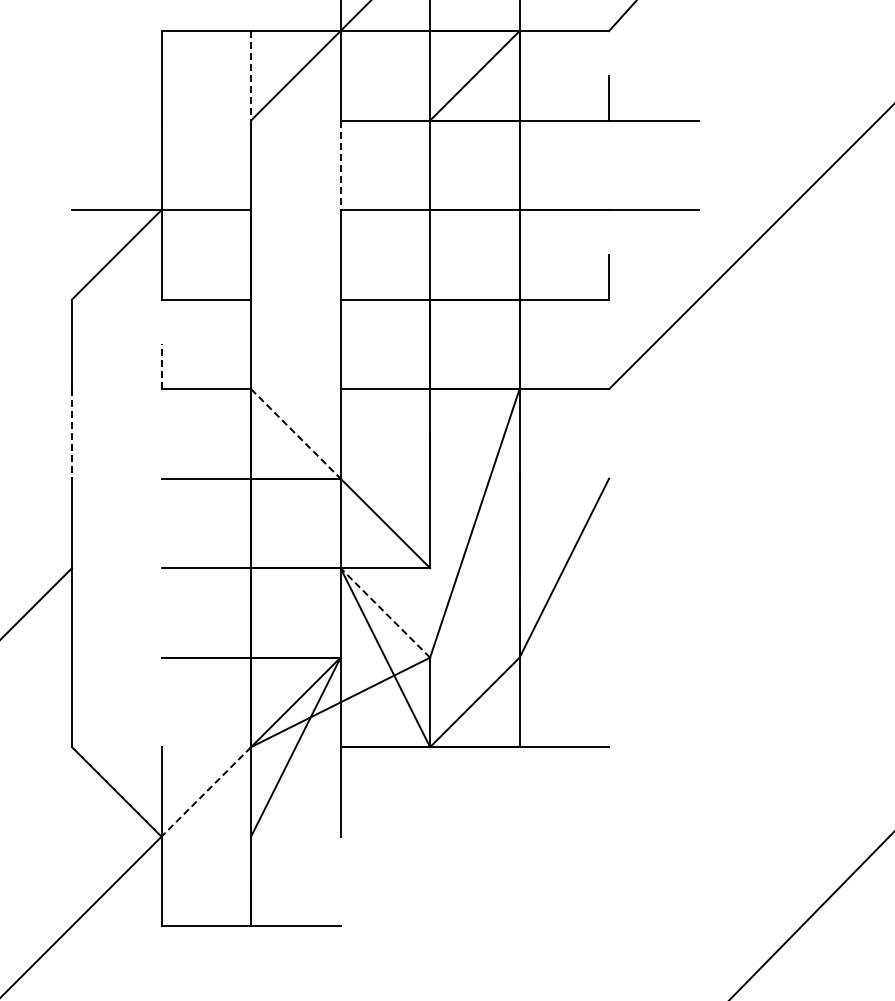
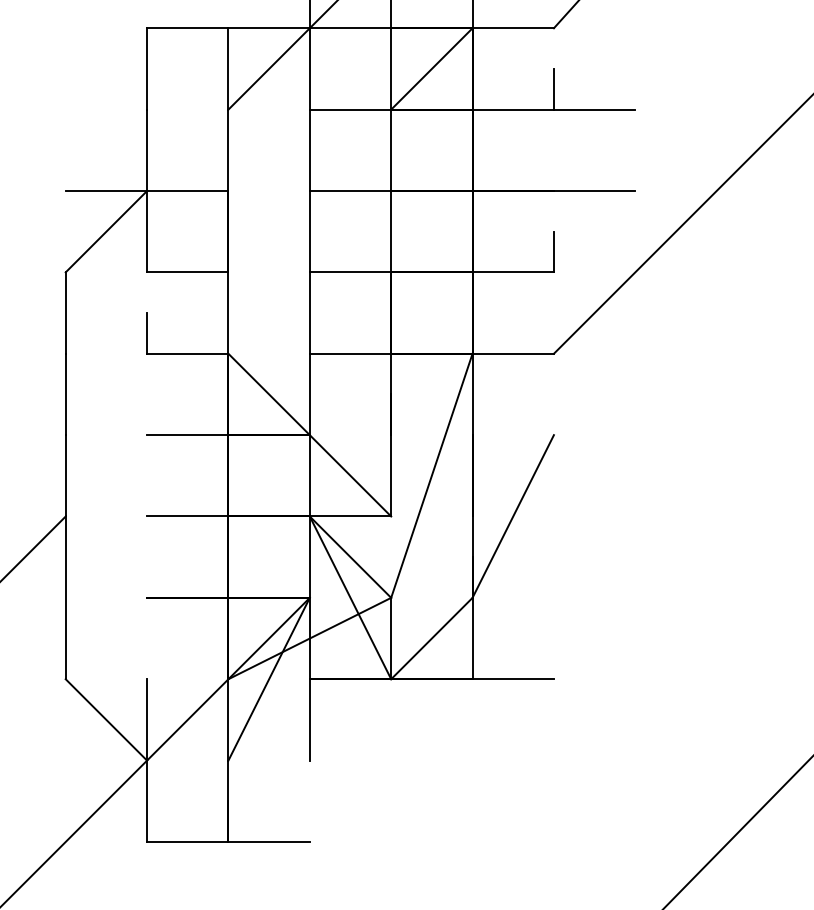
line: (251, 75) -> (228, 68), dashed -> solid
line: (340, 165) -> (309, 150), dashed -> solid
line: (161, 366) -> (147, 333), dashed -> solid
line: (72, 433) -> (66, 394), dashed -> solid
line: (296, 434) -> (269, 395), dashed -> solid
line: (385, 612) -> (350, 556), dashed -> solid
line: (205, 792) -> (187, 720), dashed -> solid

